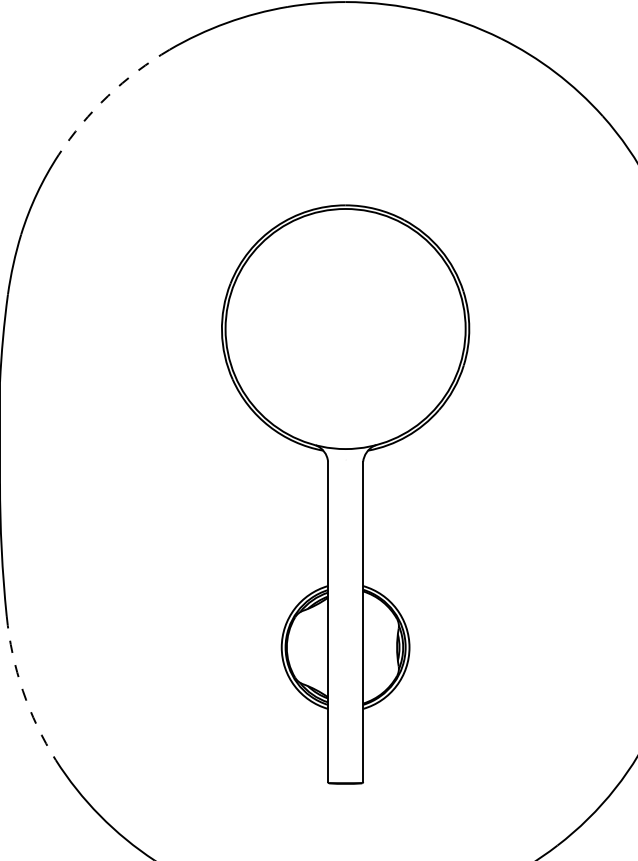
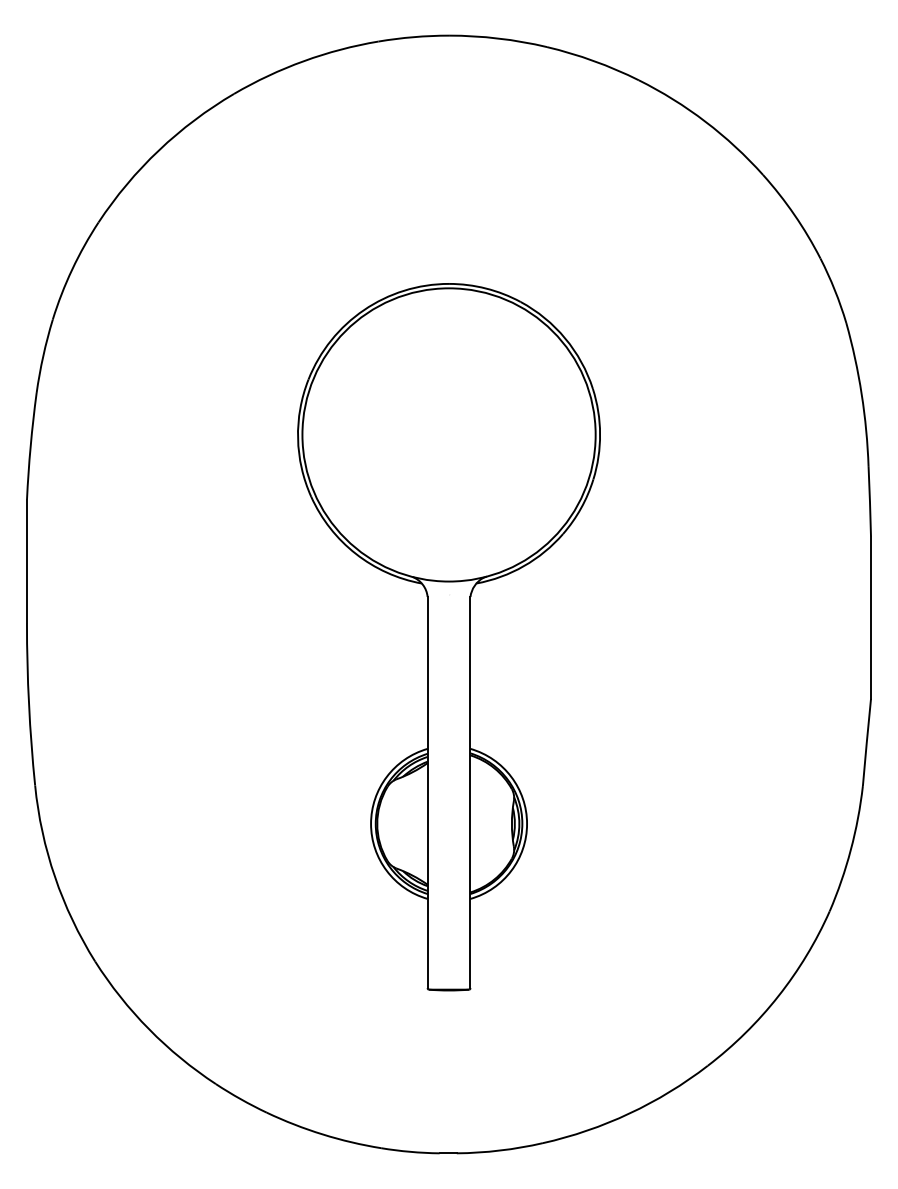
arc: (107, 96) -> (158, 150), dashed -> solid
arc: (23, 691) -> (55, 877), dashed -> solid

